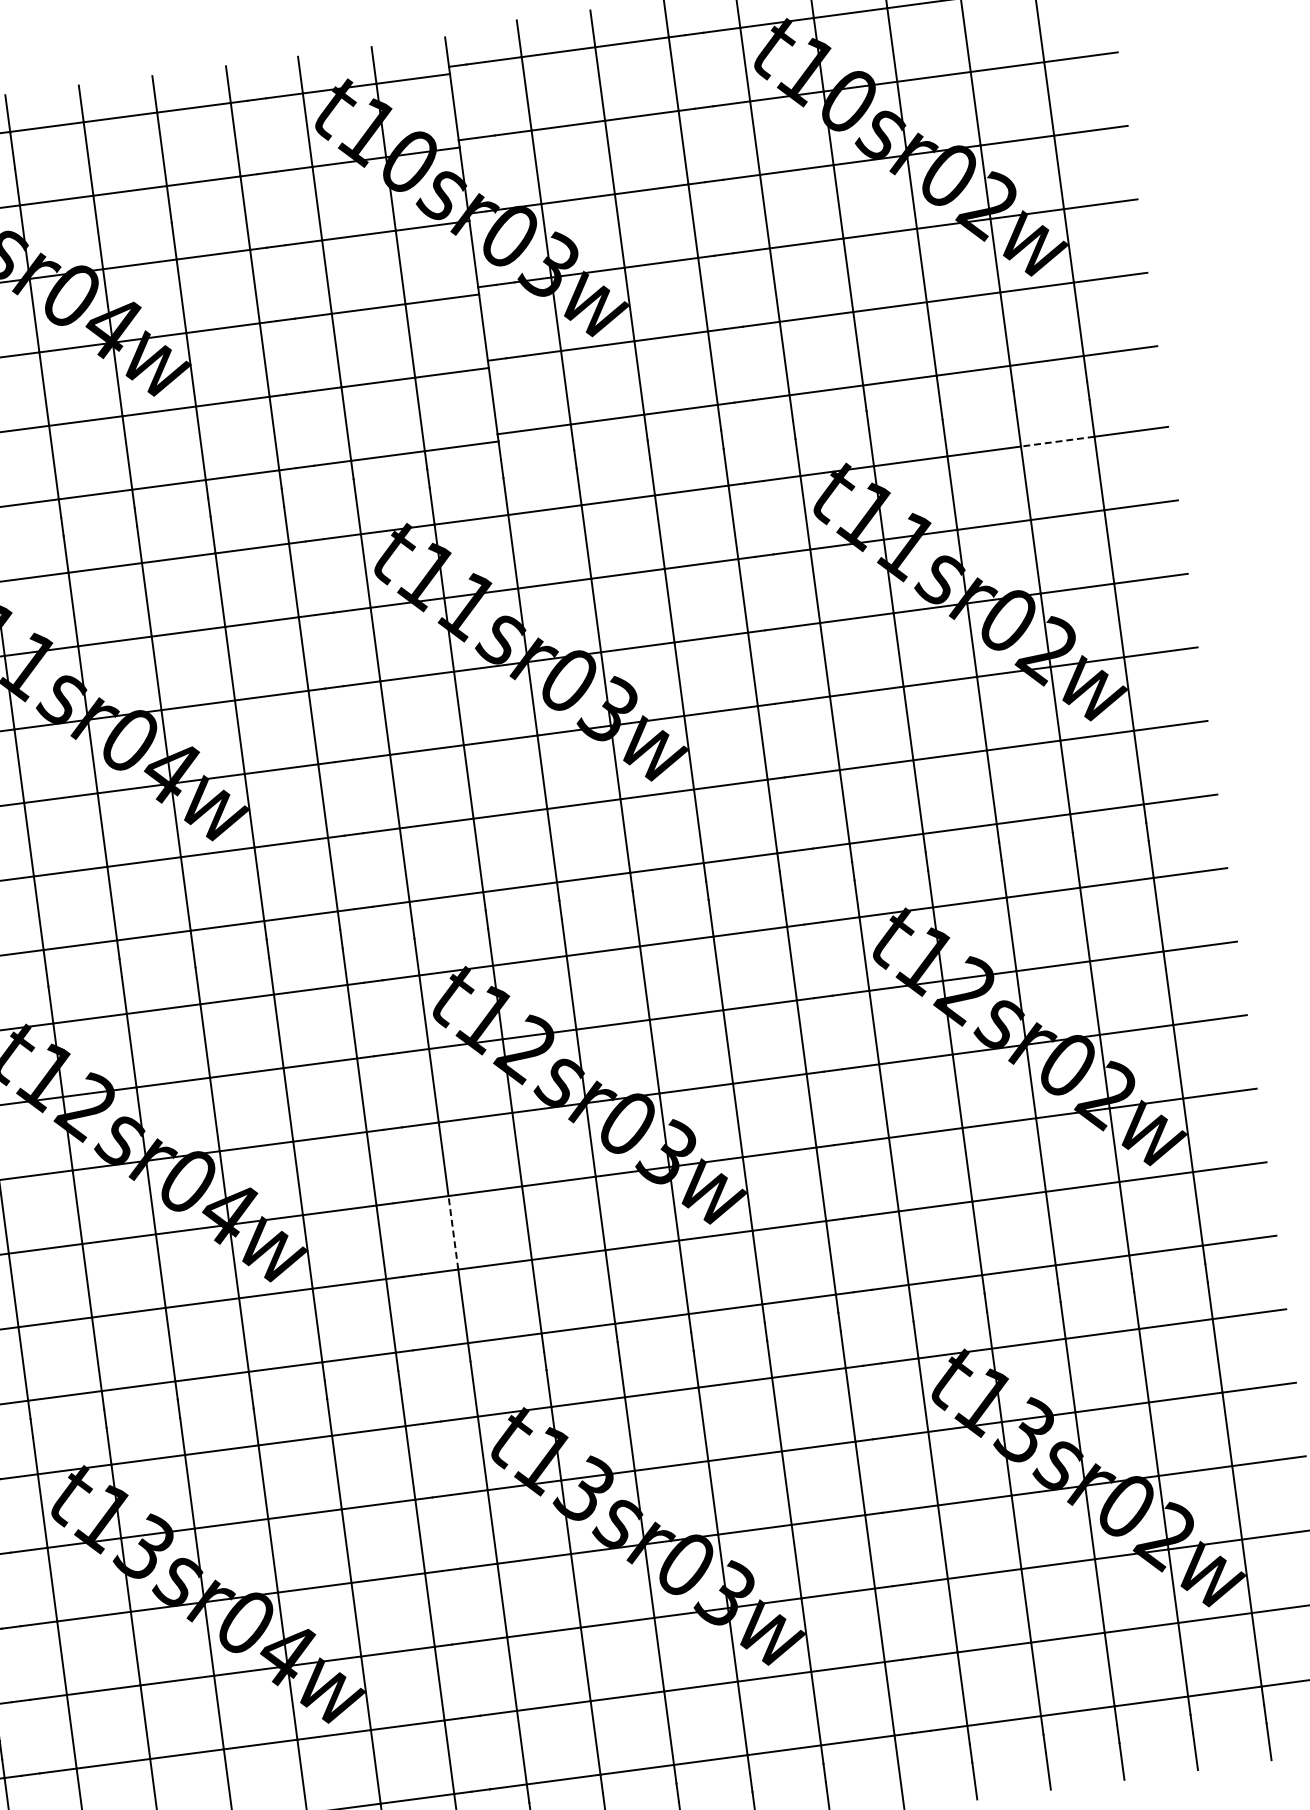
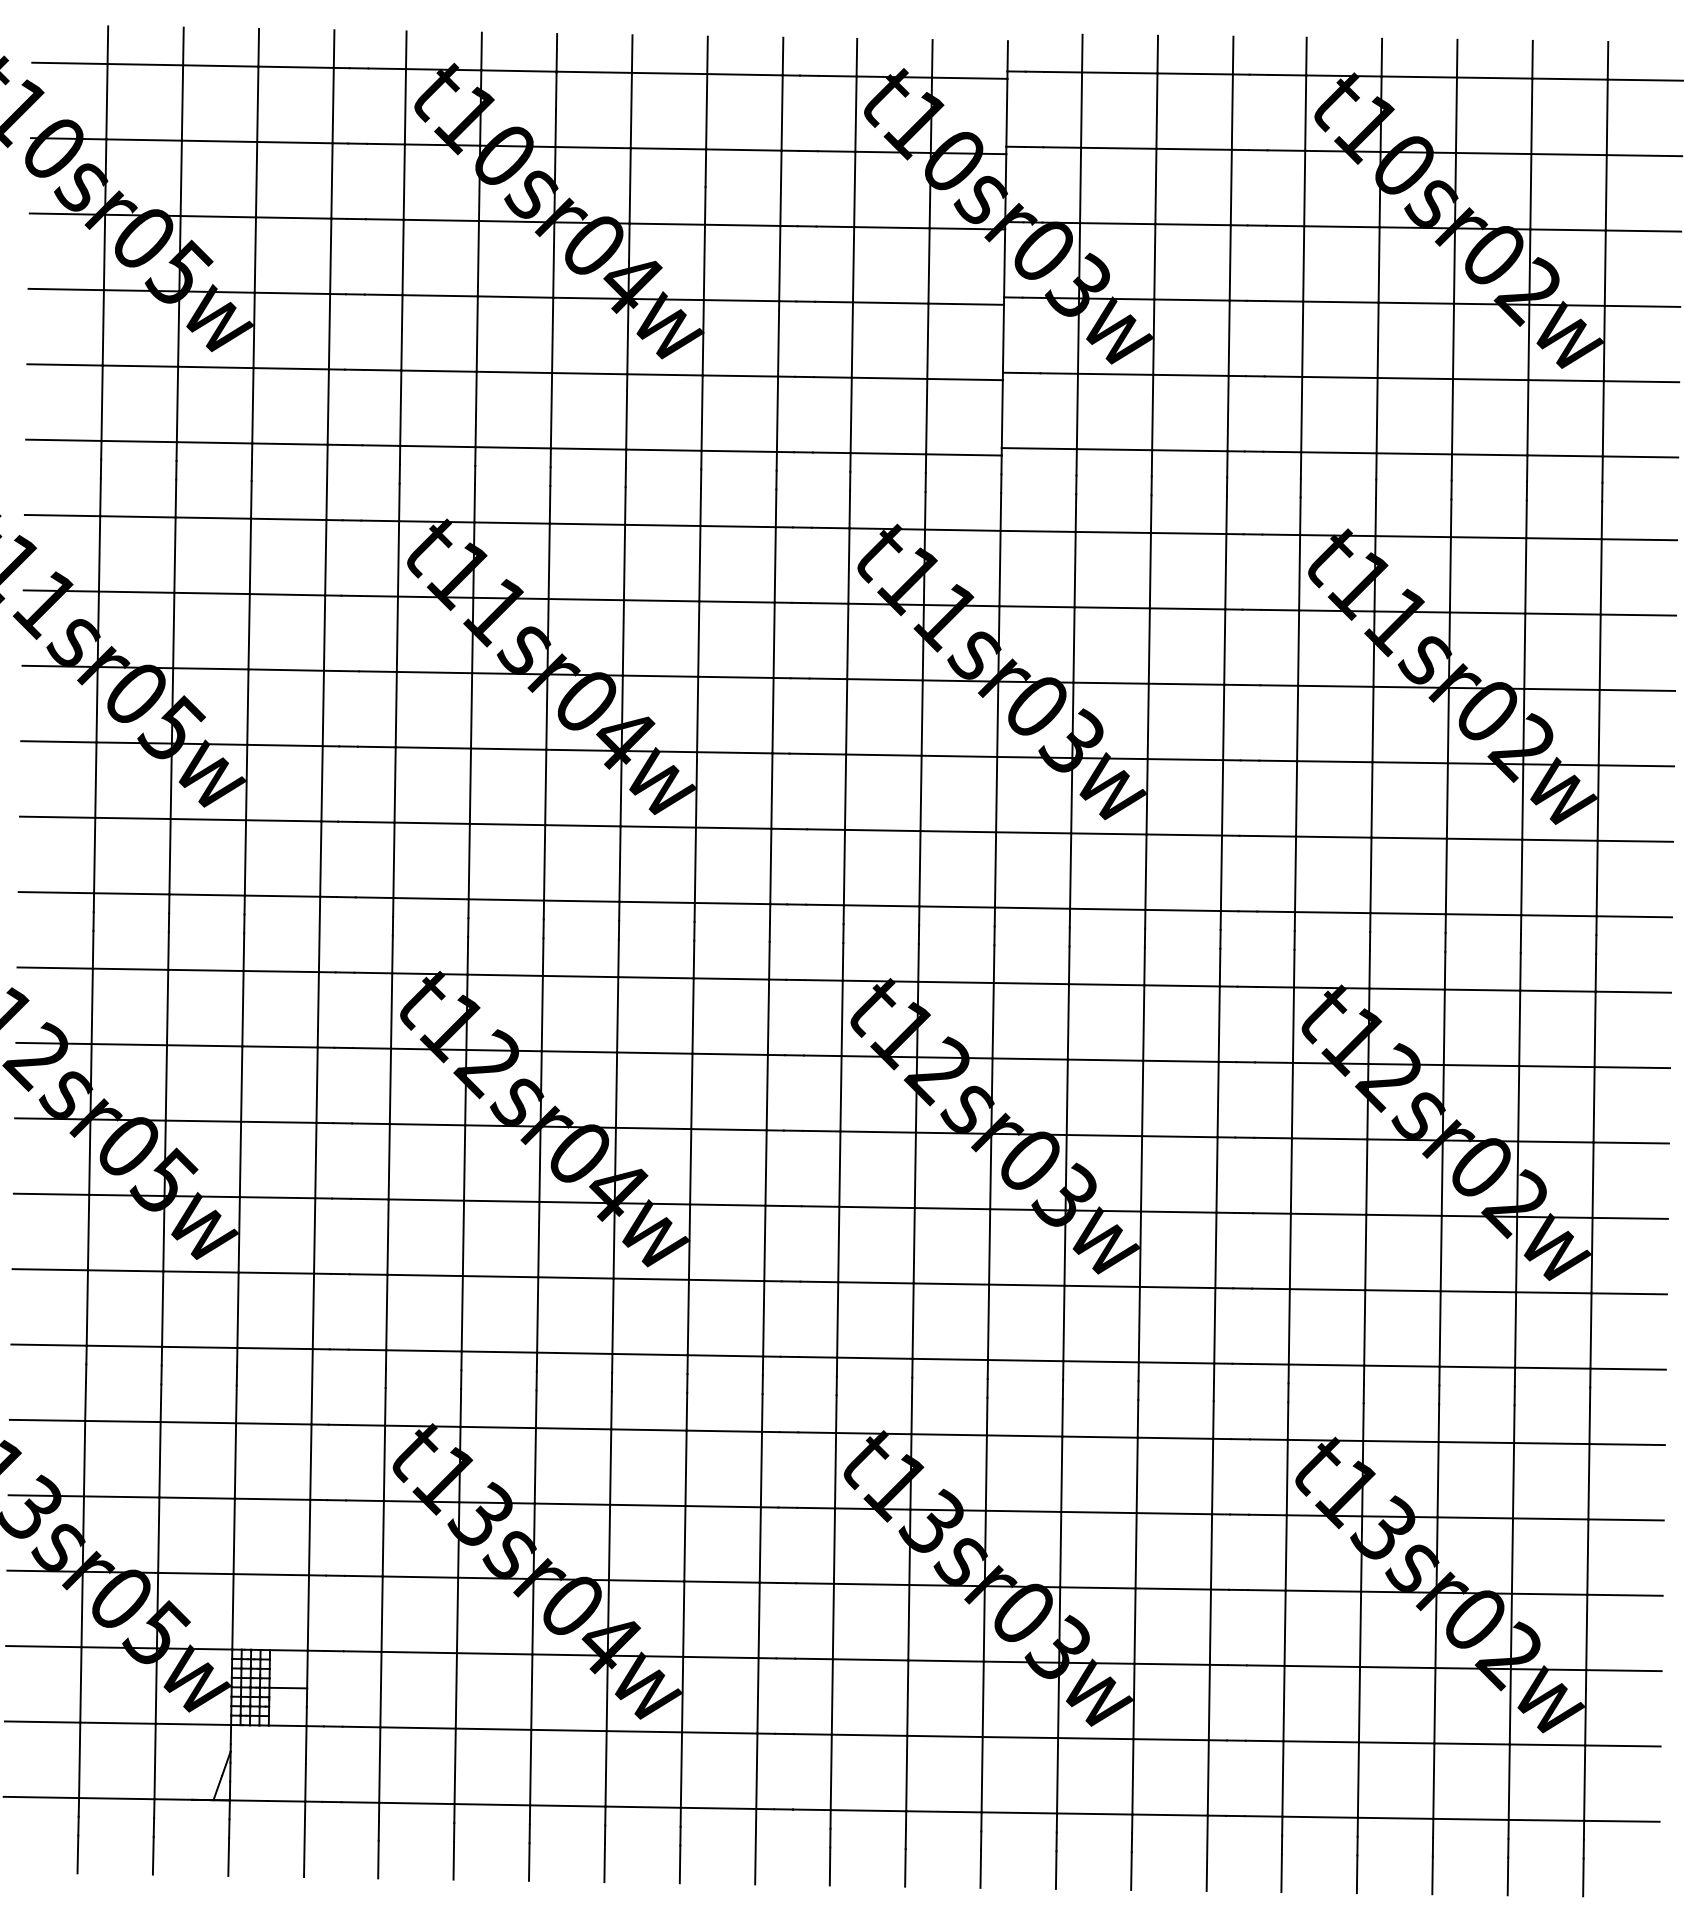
line: (1058, 441) -> (1564, 538), dashed -> solid
line: (453, 1232) -> (838, 1244), dashed -> solid

